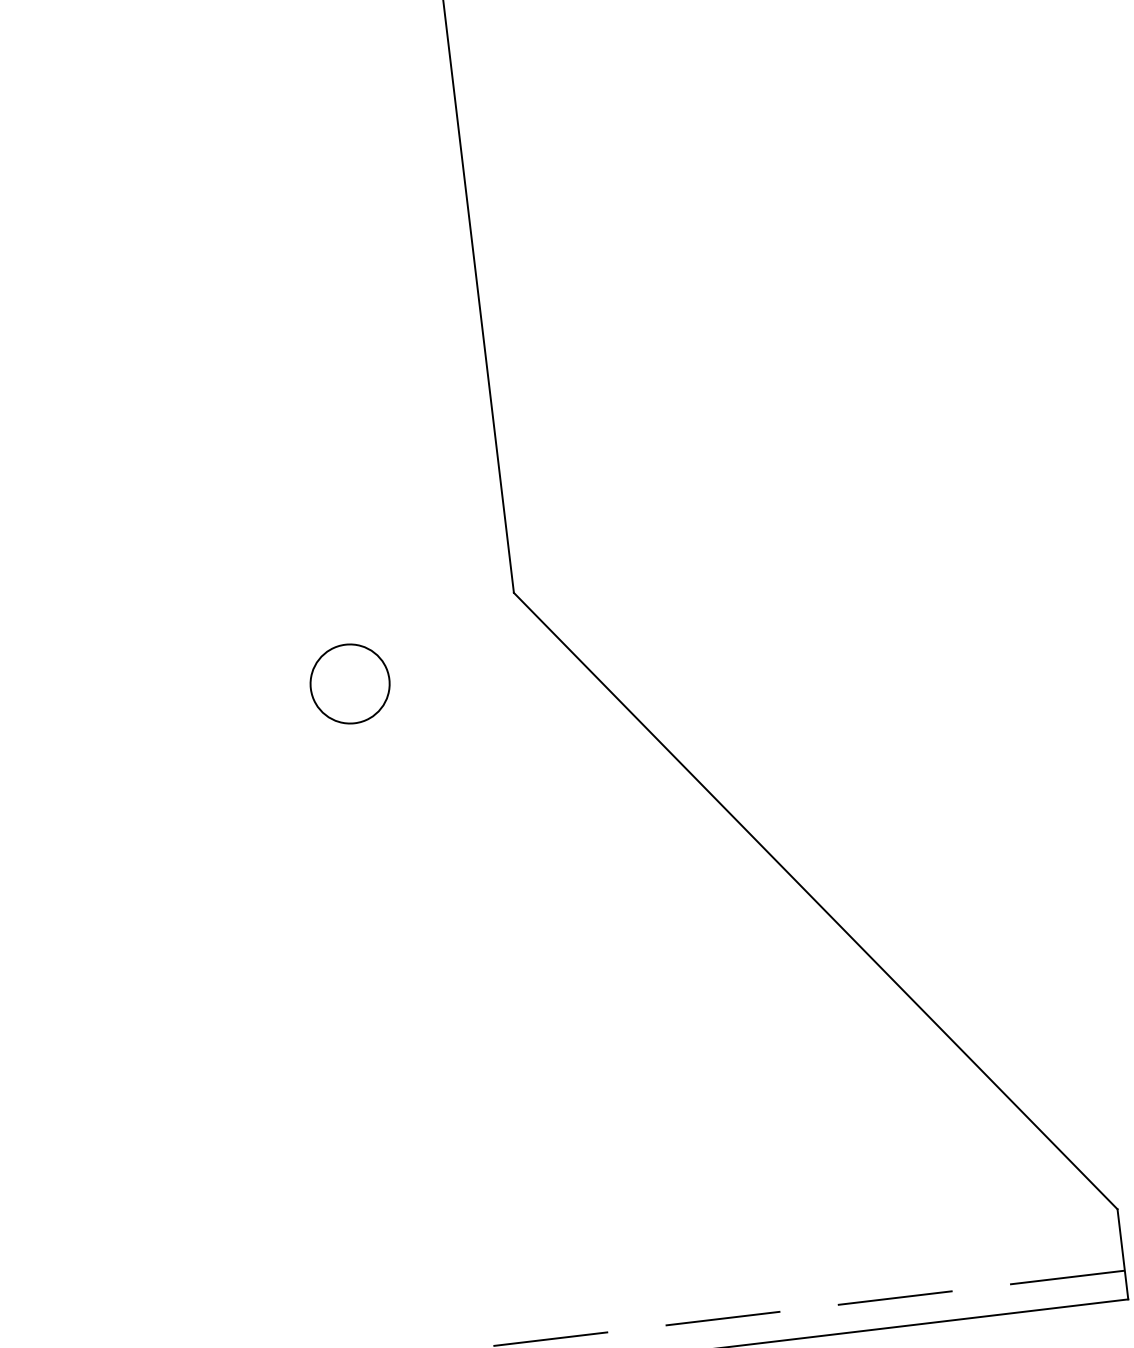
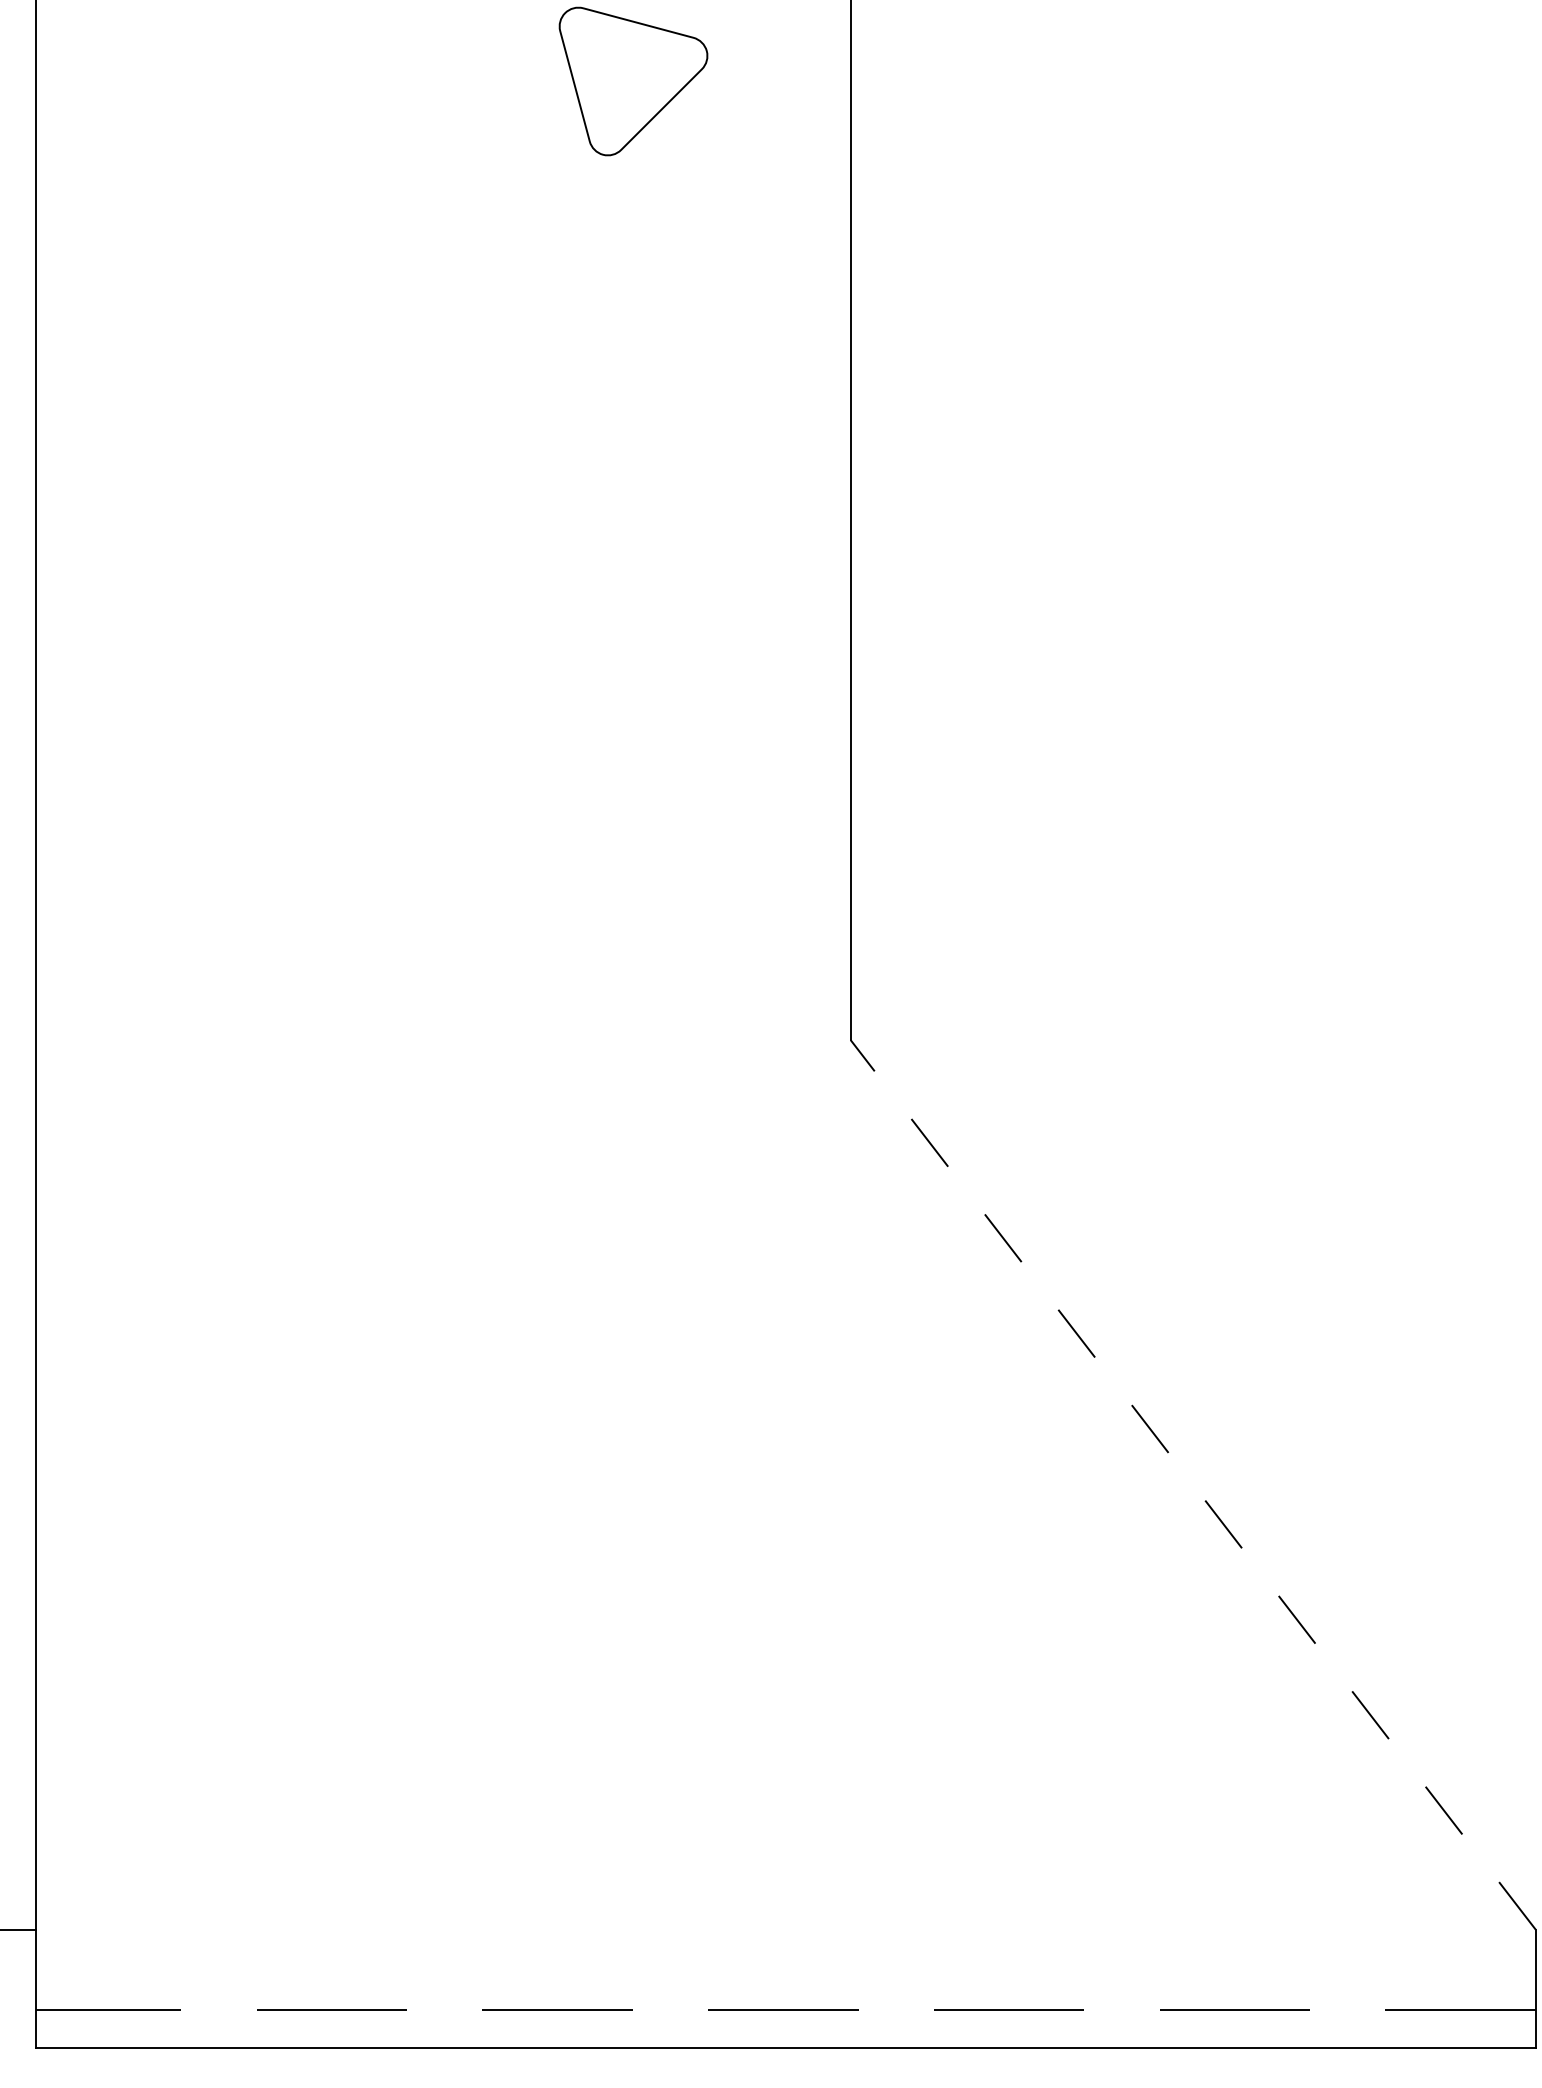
circle: (349, 683) -> (624, 1132), removed
line: (815, 900) -> (1192, 1484), solid -> dashed

